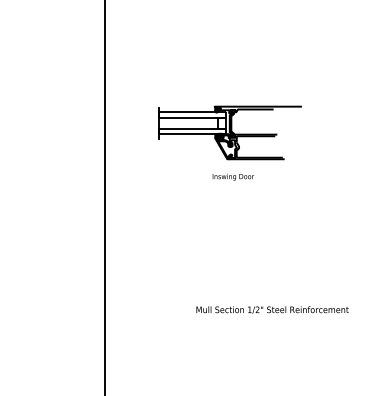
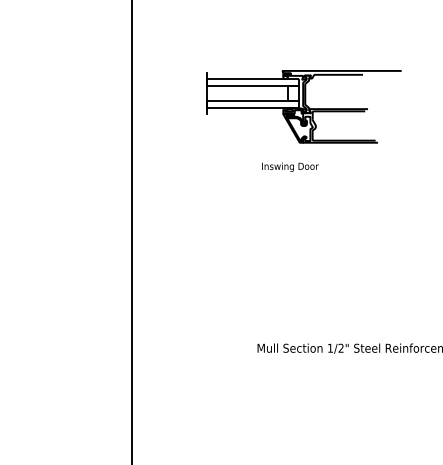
text: (233, 176) -> (290, 166), moved

